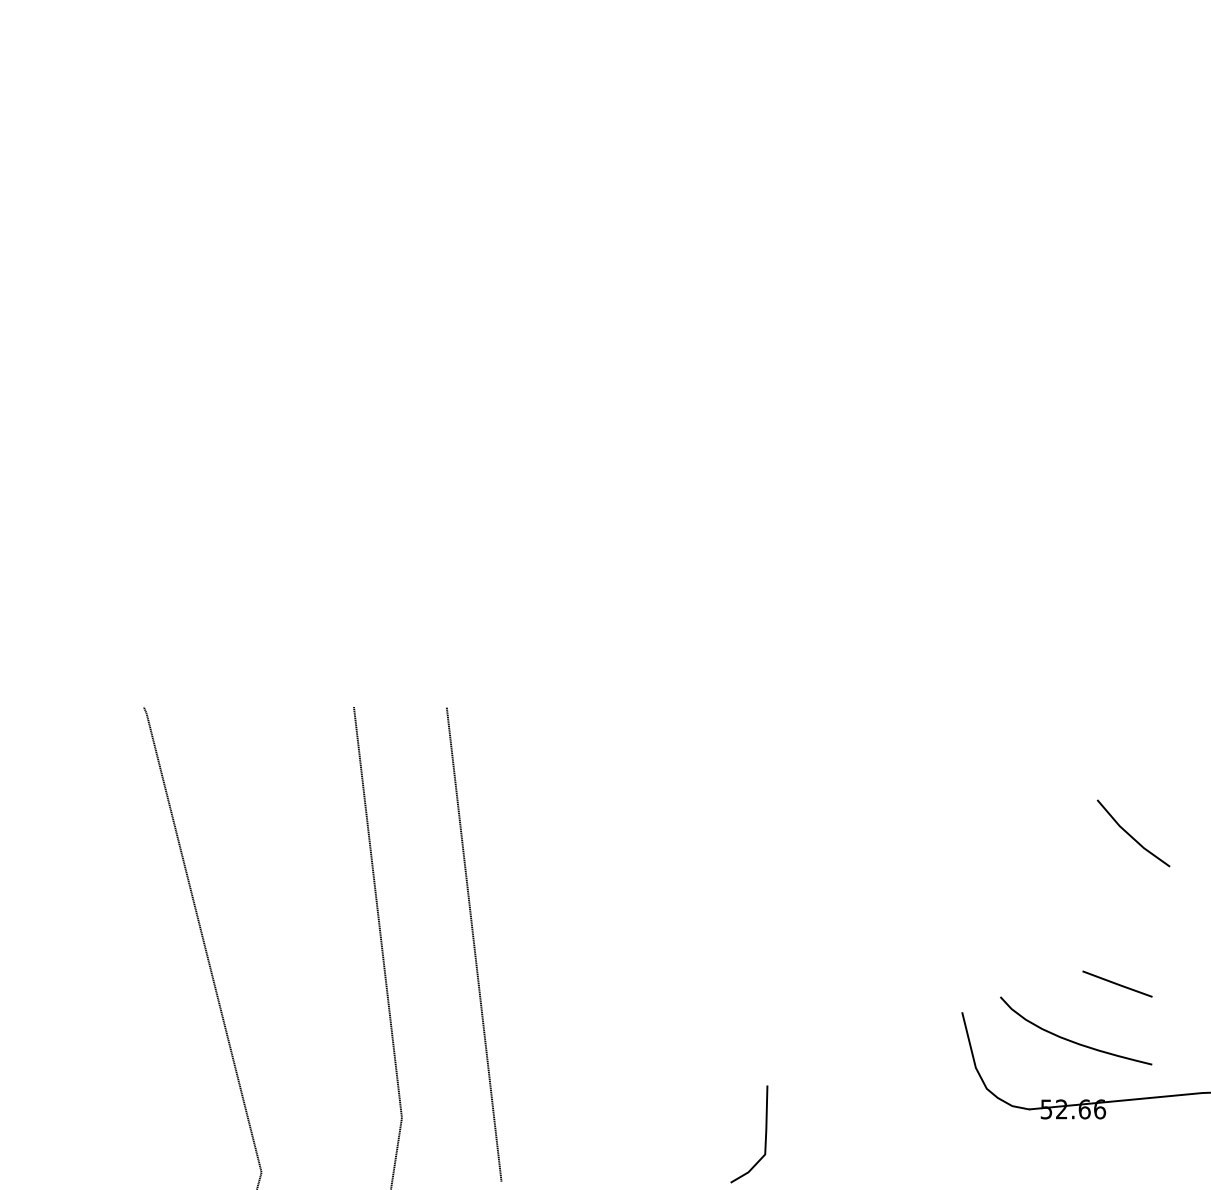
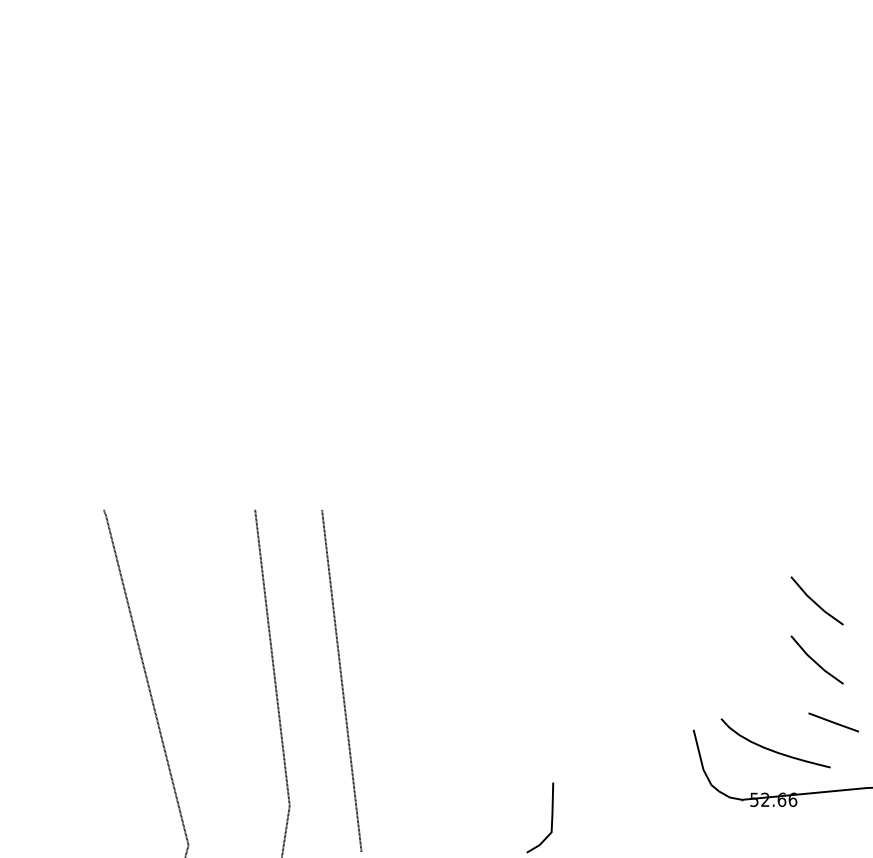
line: (1131, 917) -> (815, 661), added
line: (1117, 983) -> (833, 722), moved

